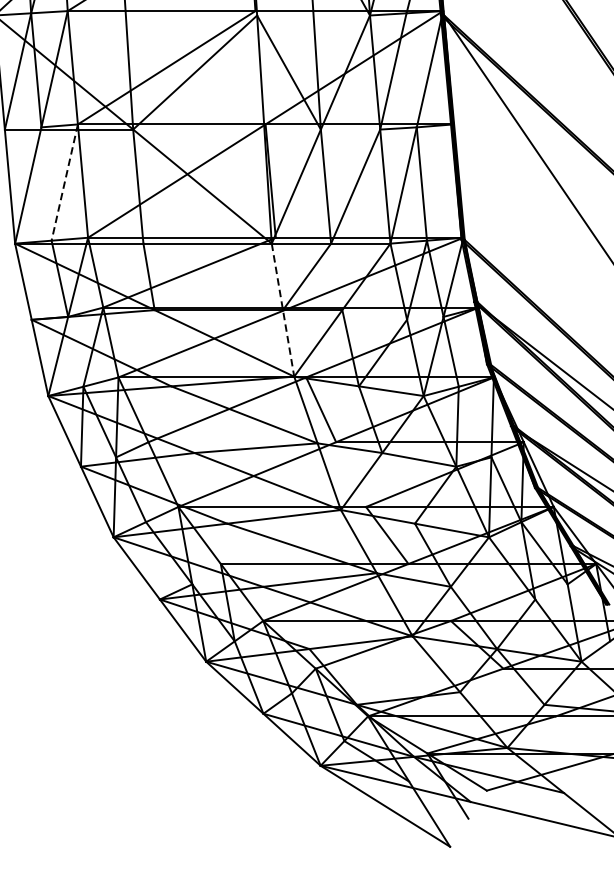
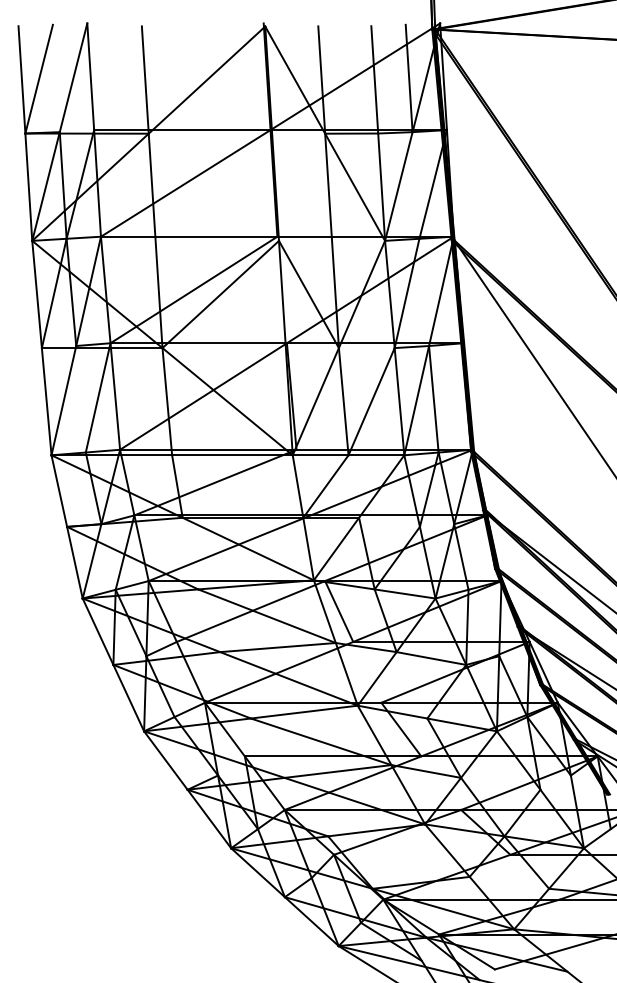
line: (65, 183) -> (98, 398), dashed -> solid
line: (283, 310) -> (303, 518), dashed -> solid

